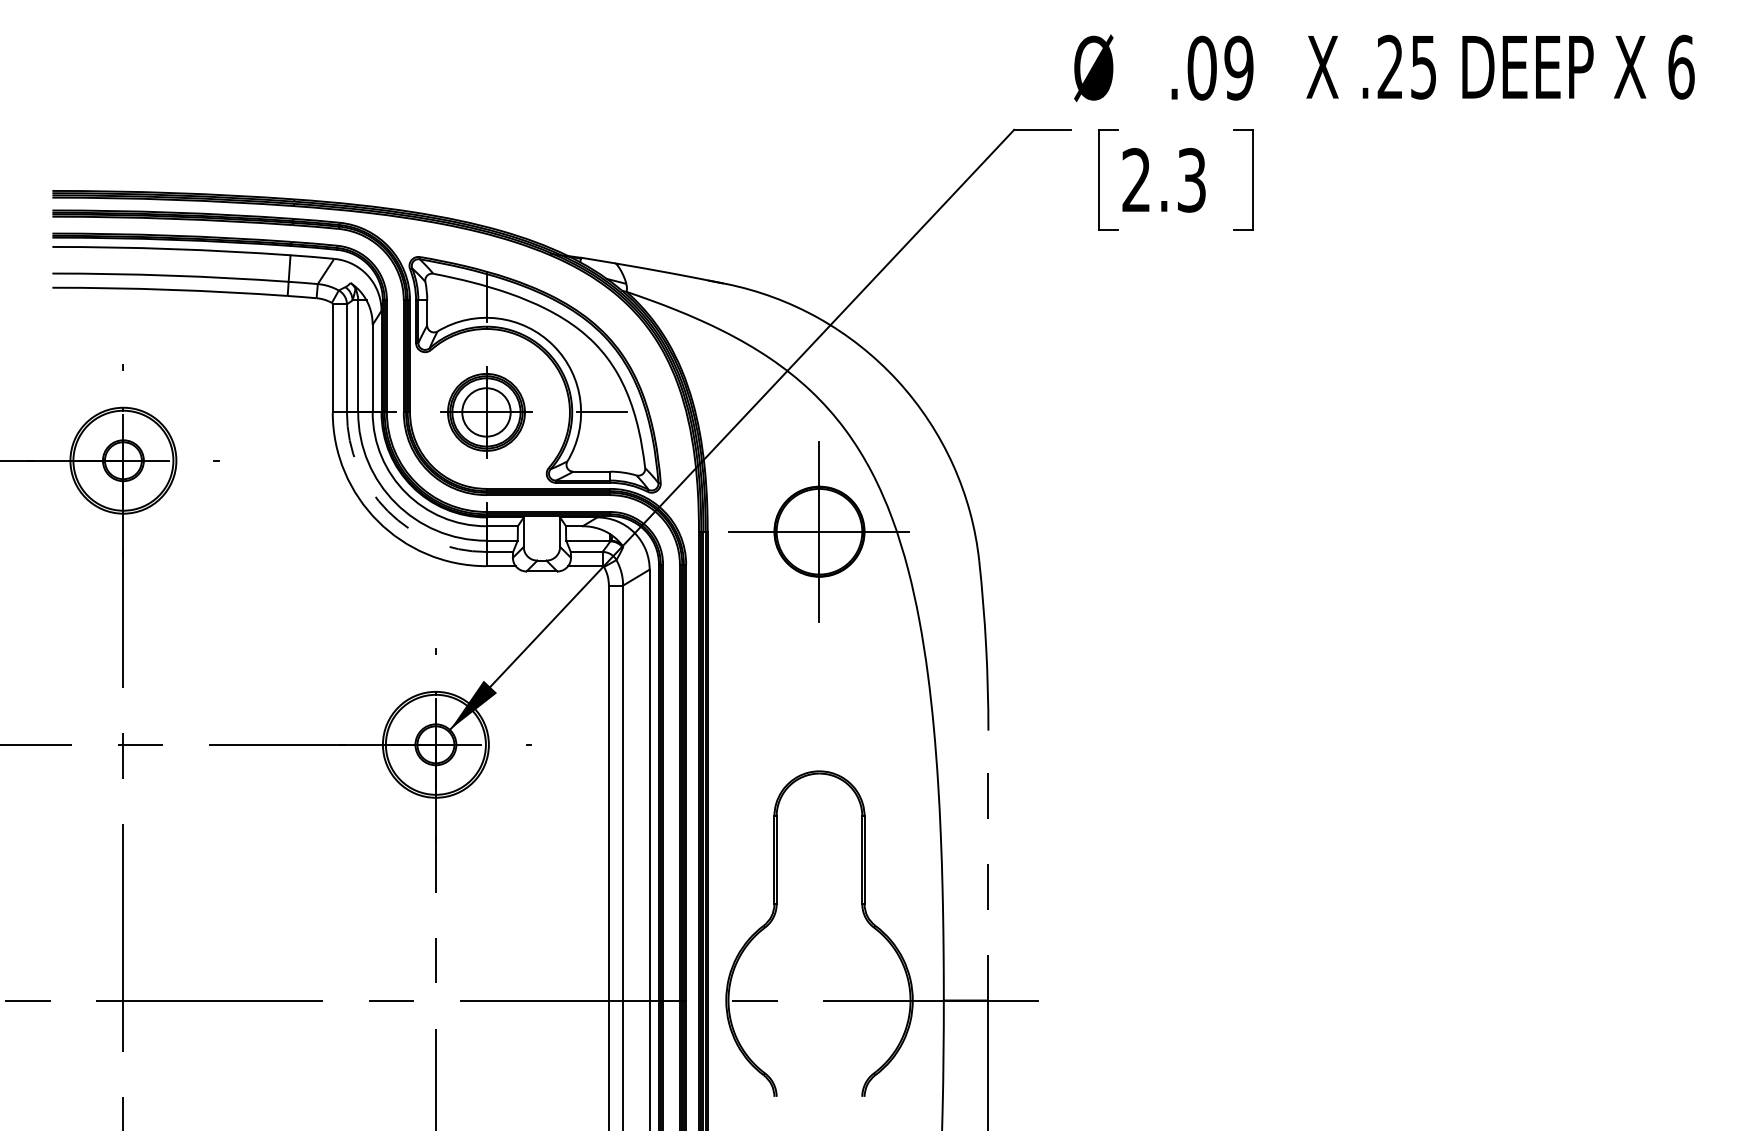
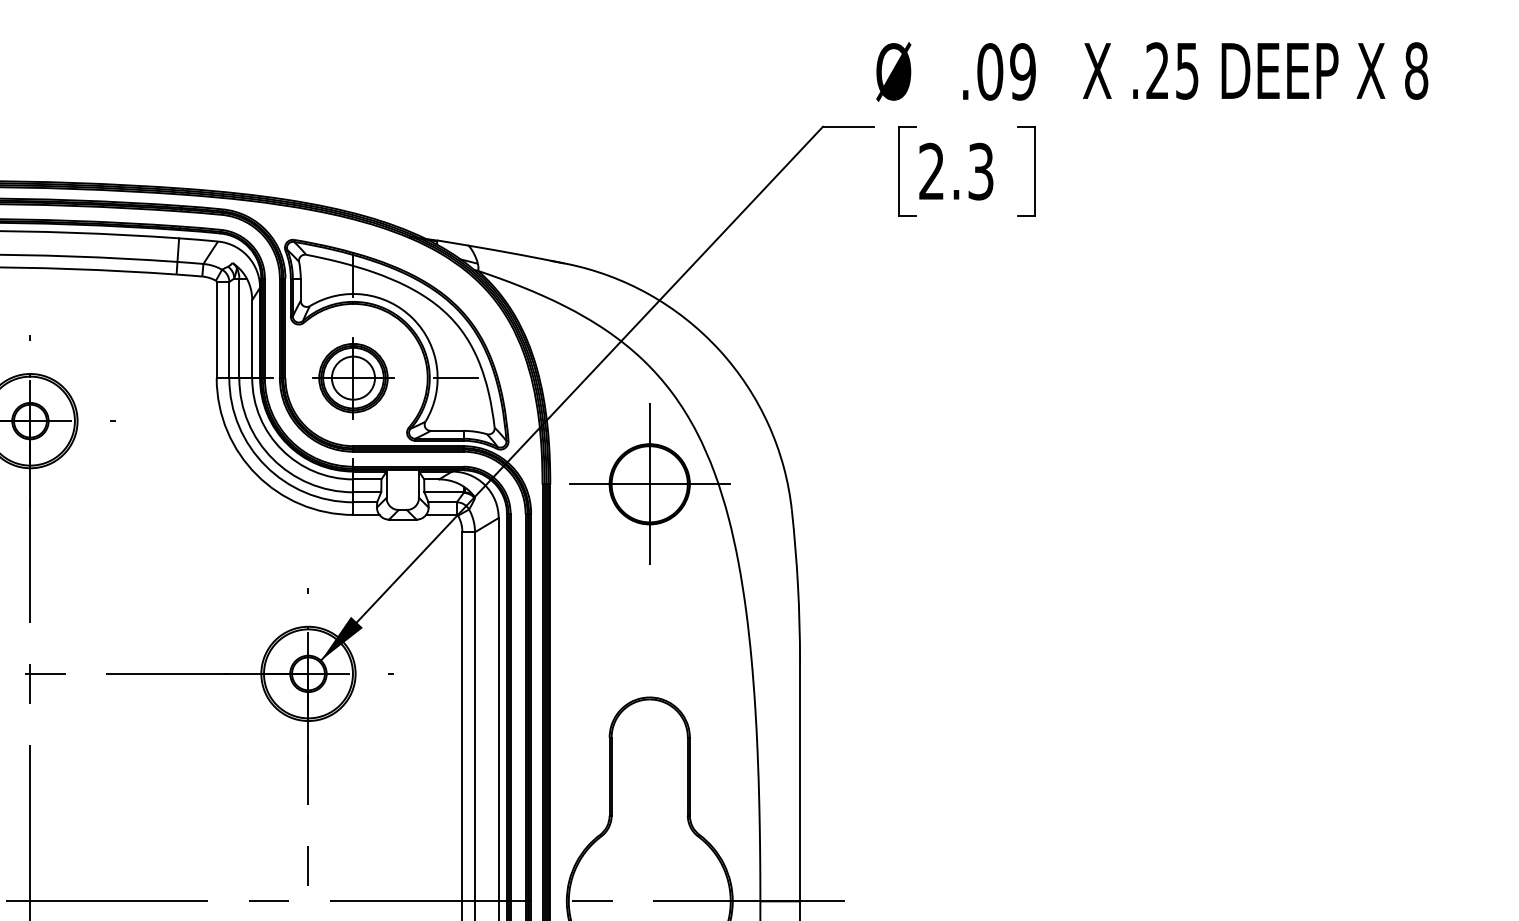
text: (1681, 66) -> (1416, 70), 6 -> 8
arc: (387, 511) -> (265, 466), dashed -> solid
line: (988, 865) -> (800, 781), dashed -> solid

